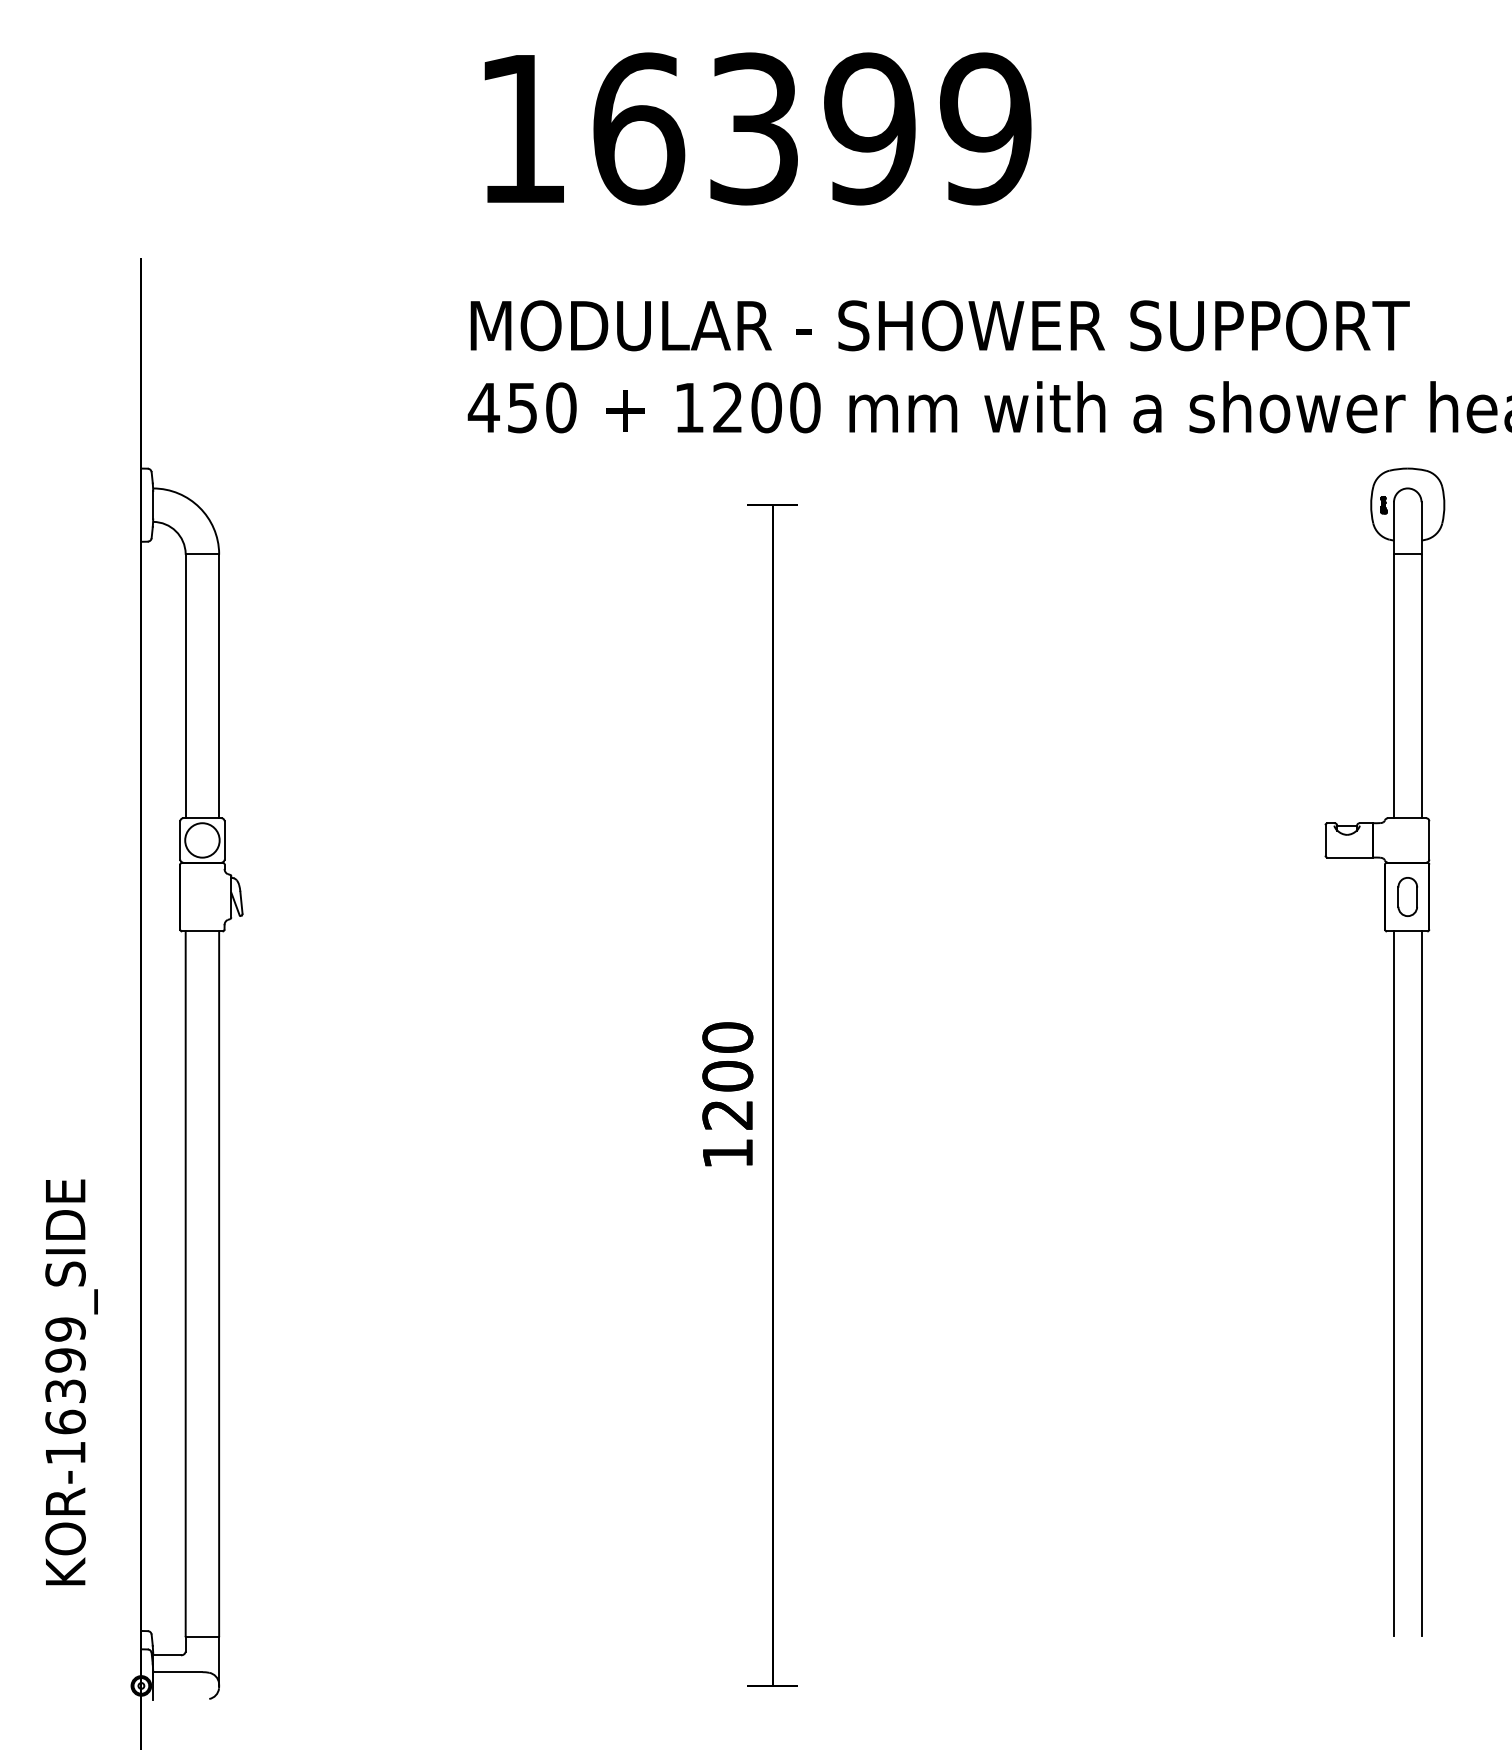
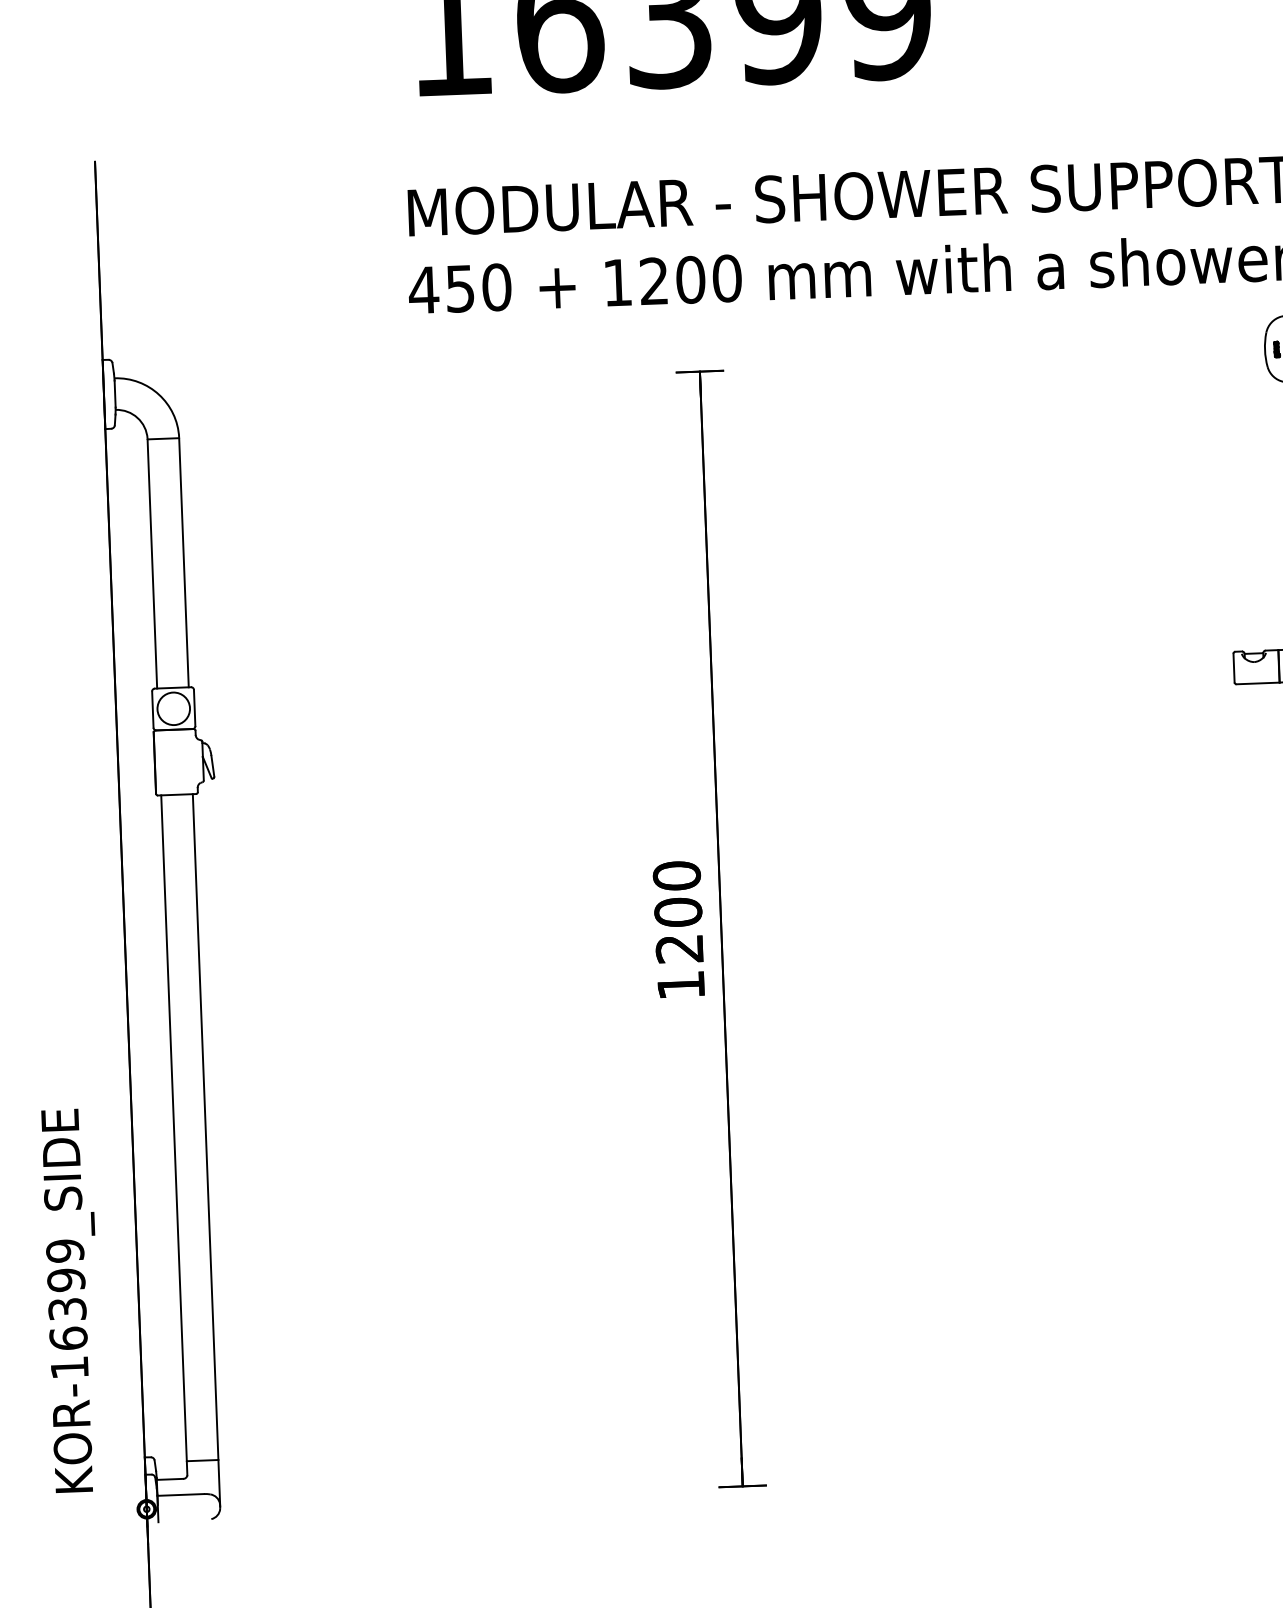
text: (71, 1382) -> (72, 1300), moved

